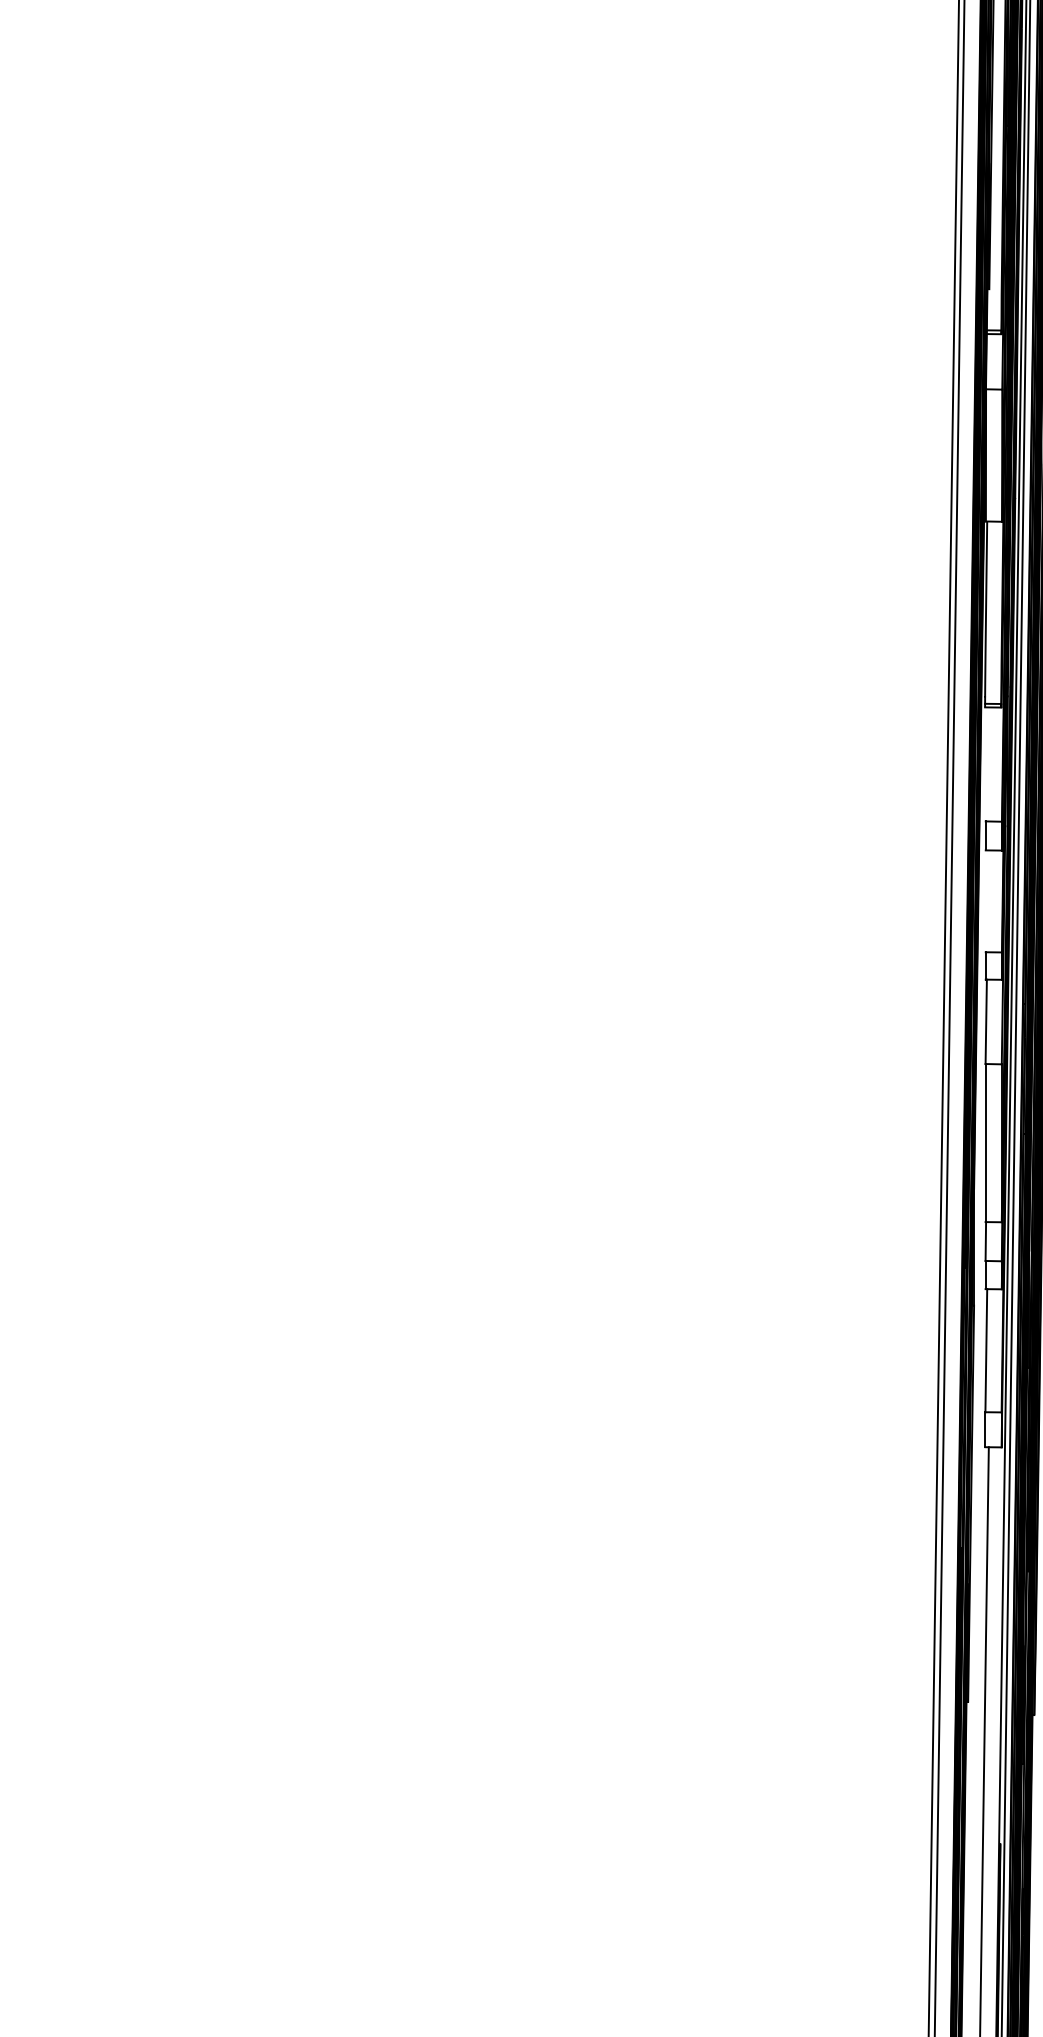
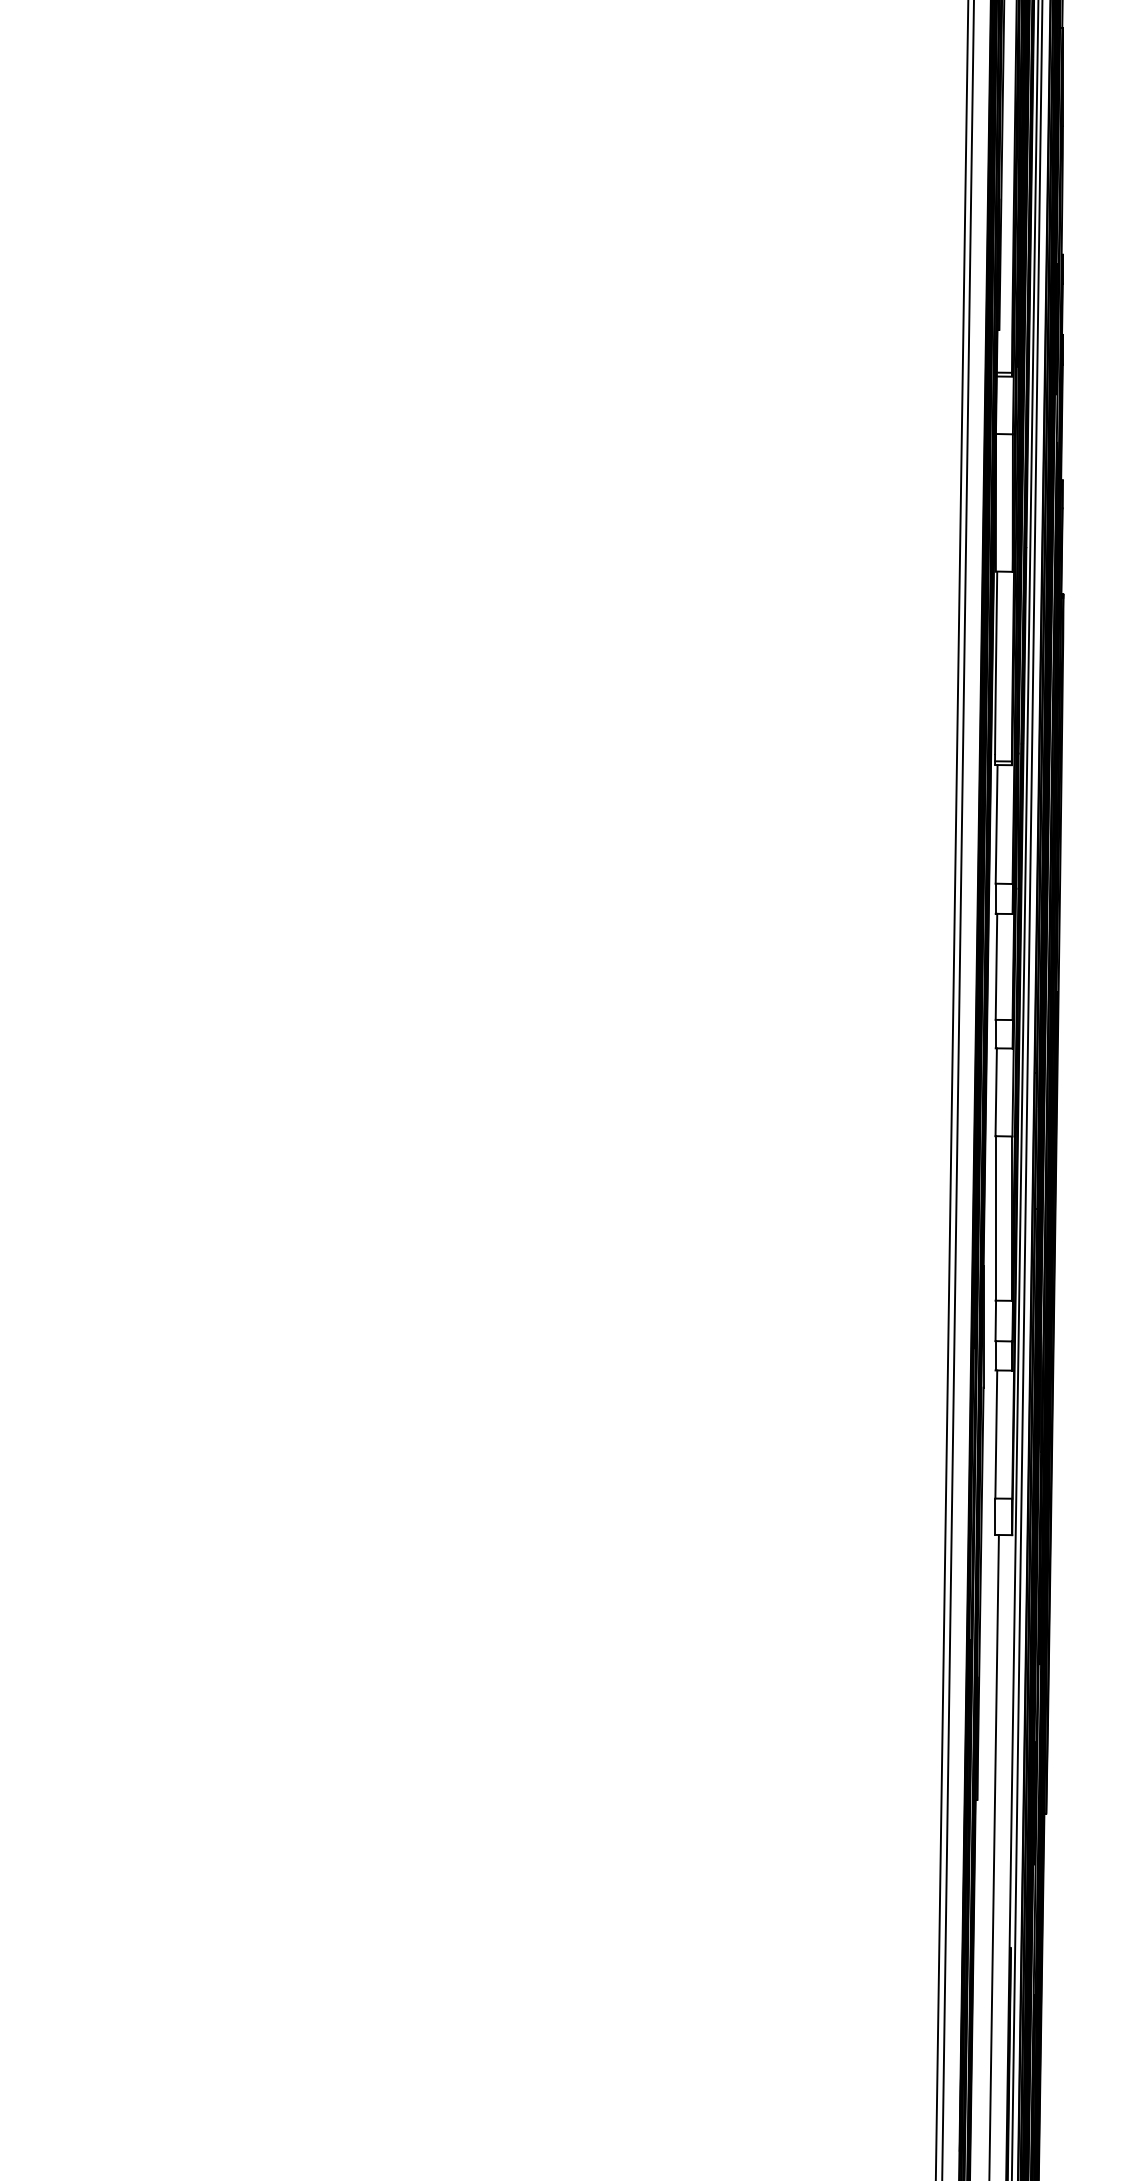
line: (986, 764) -> (996, 824), added
line: (986, 900) -> (996, 966), added

